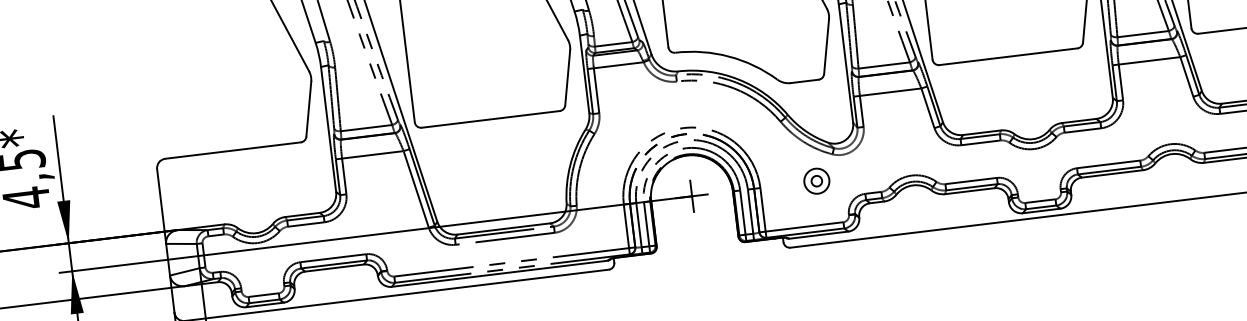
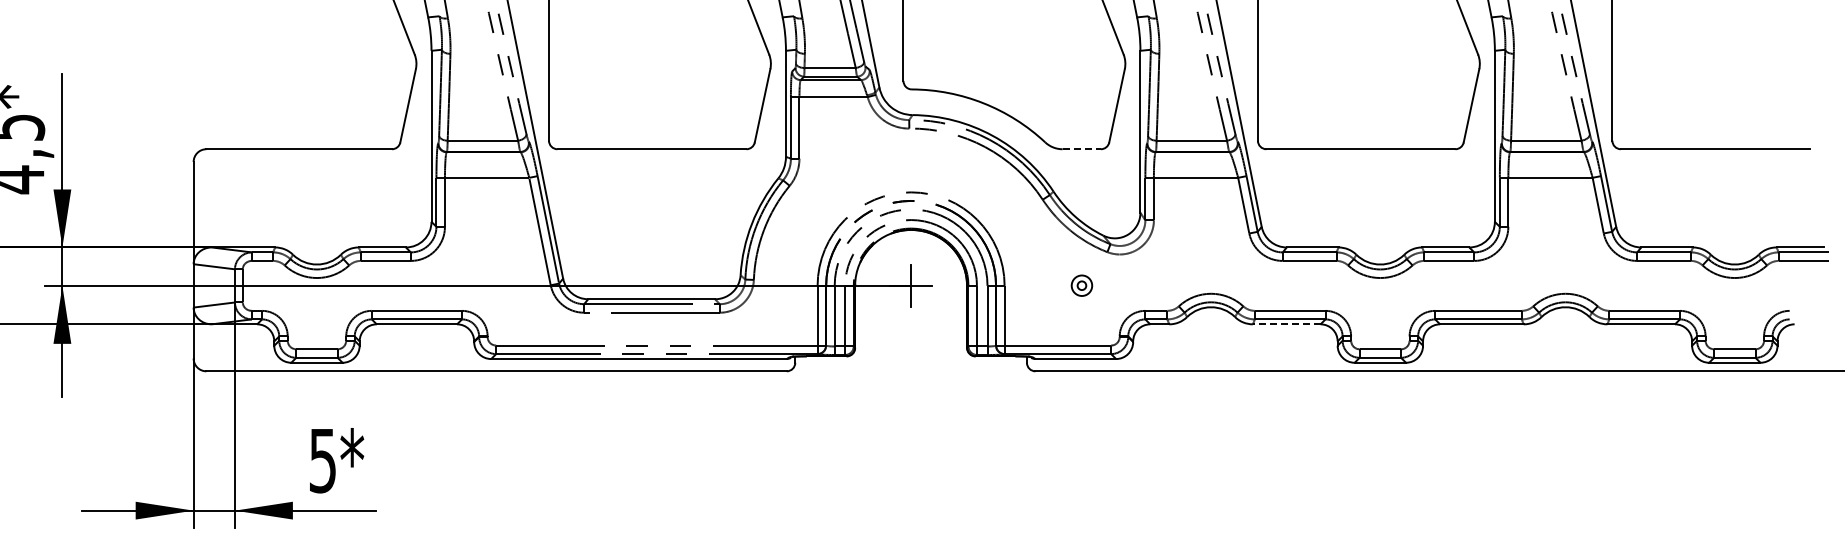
line: (805, 81) -> (1082, 149), solid -> dashed
part: (816, 180) -> (1081, 285), size x0.6
line: (969, 191) -> (1286, 324), solid -> dashed

